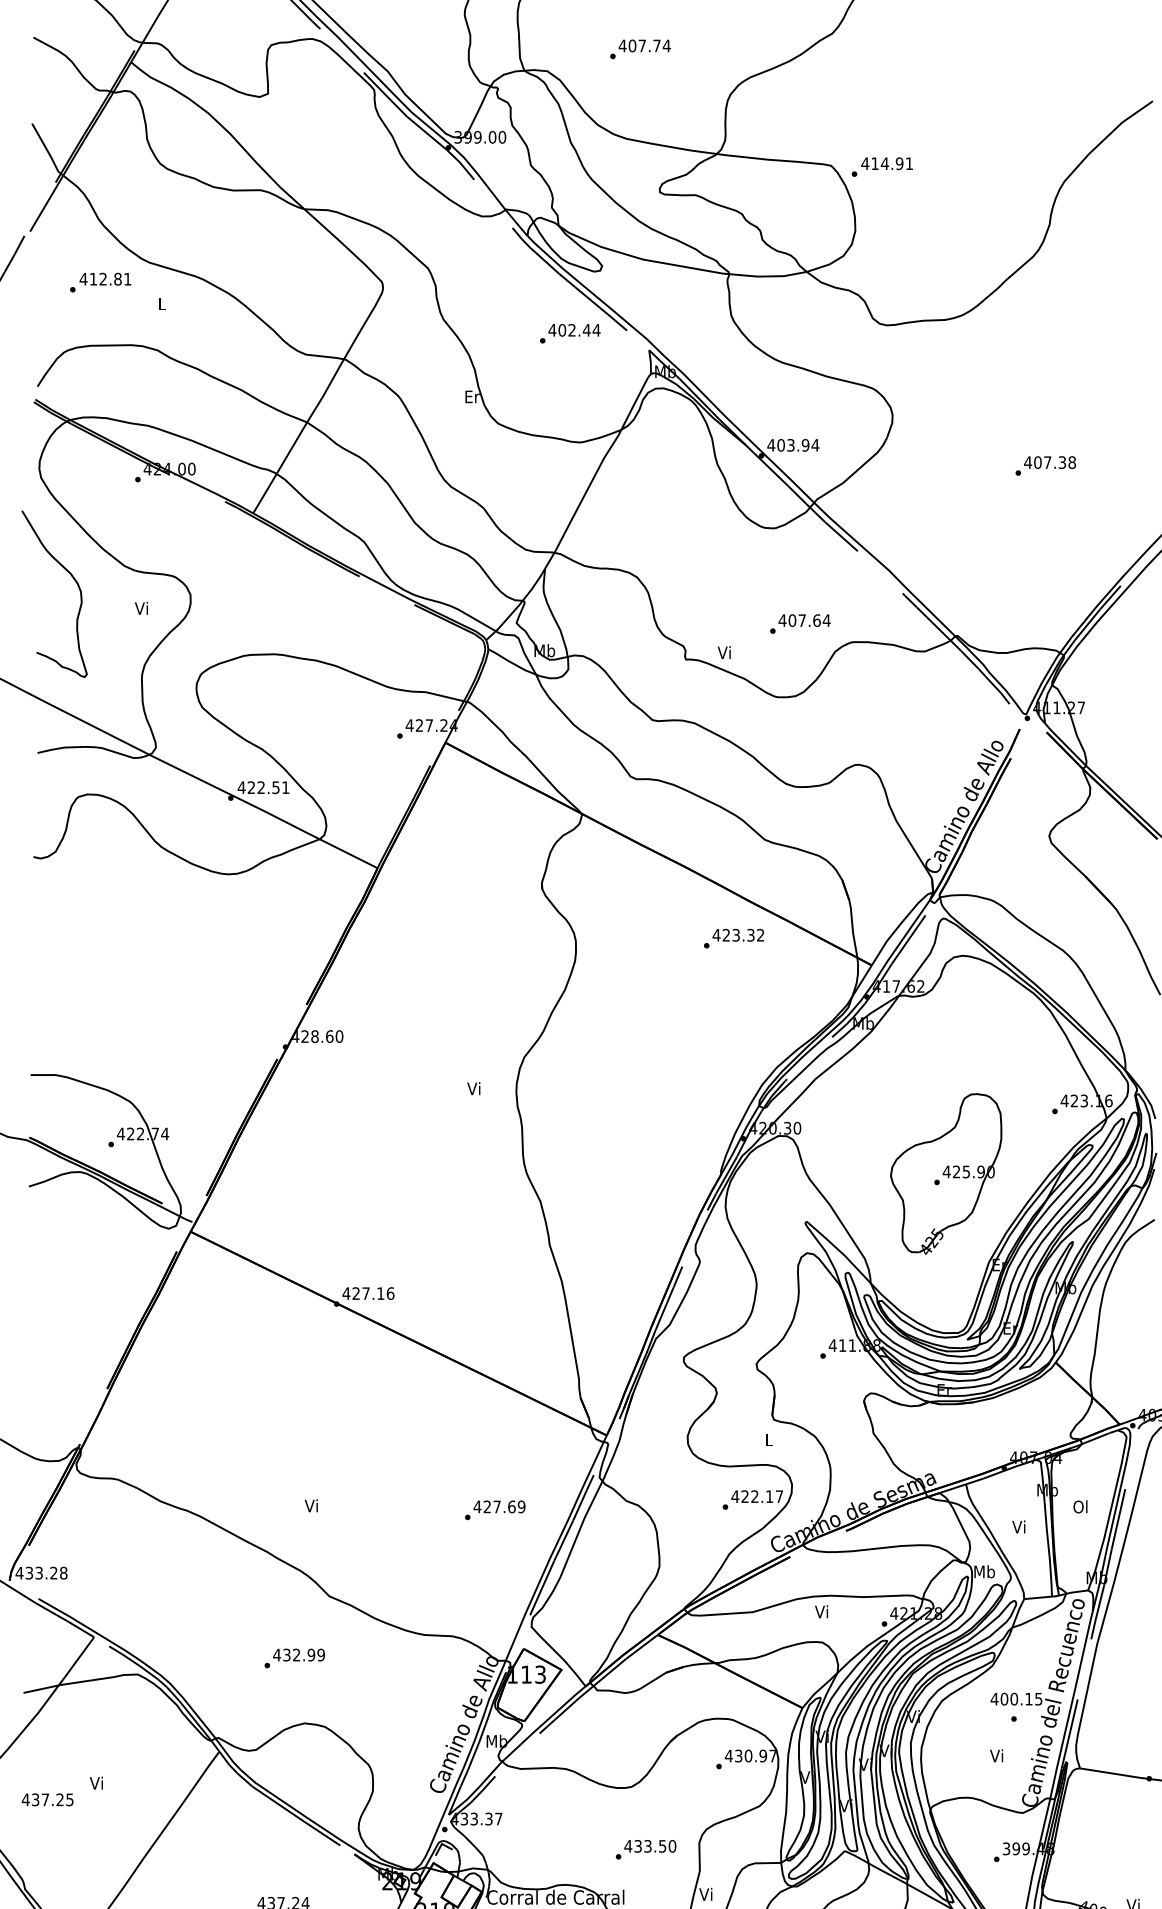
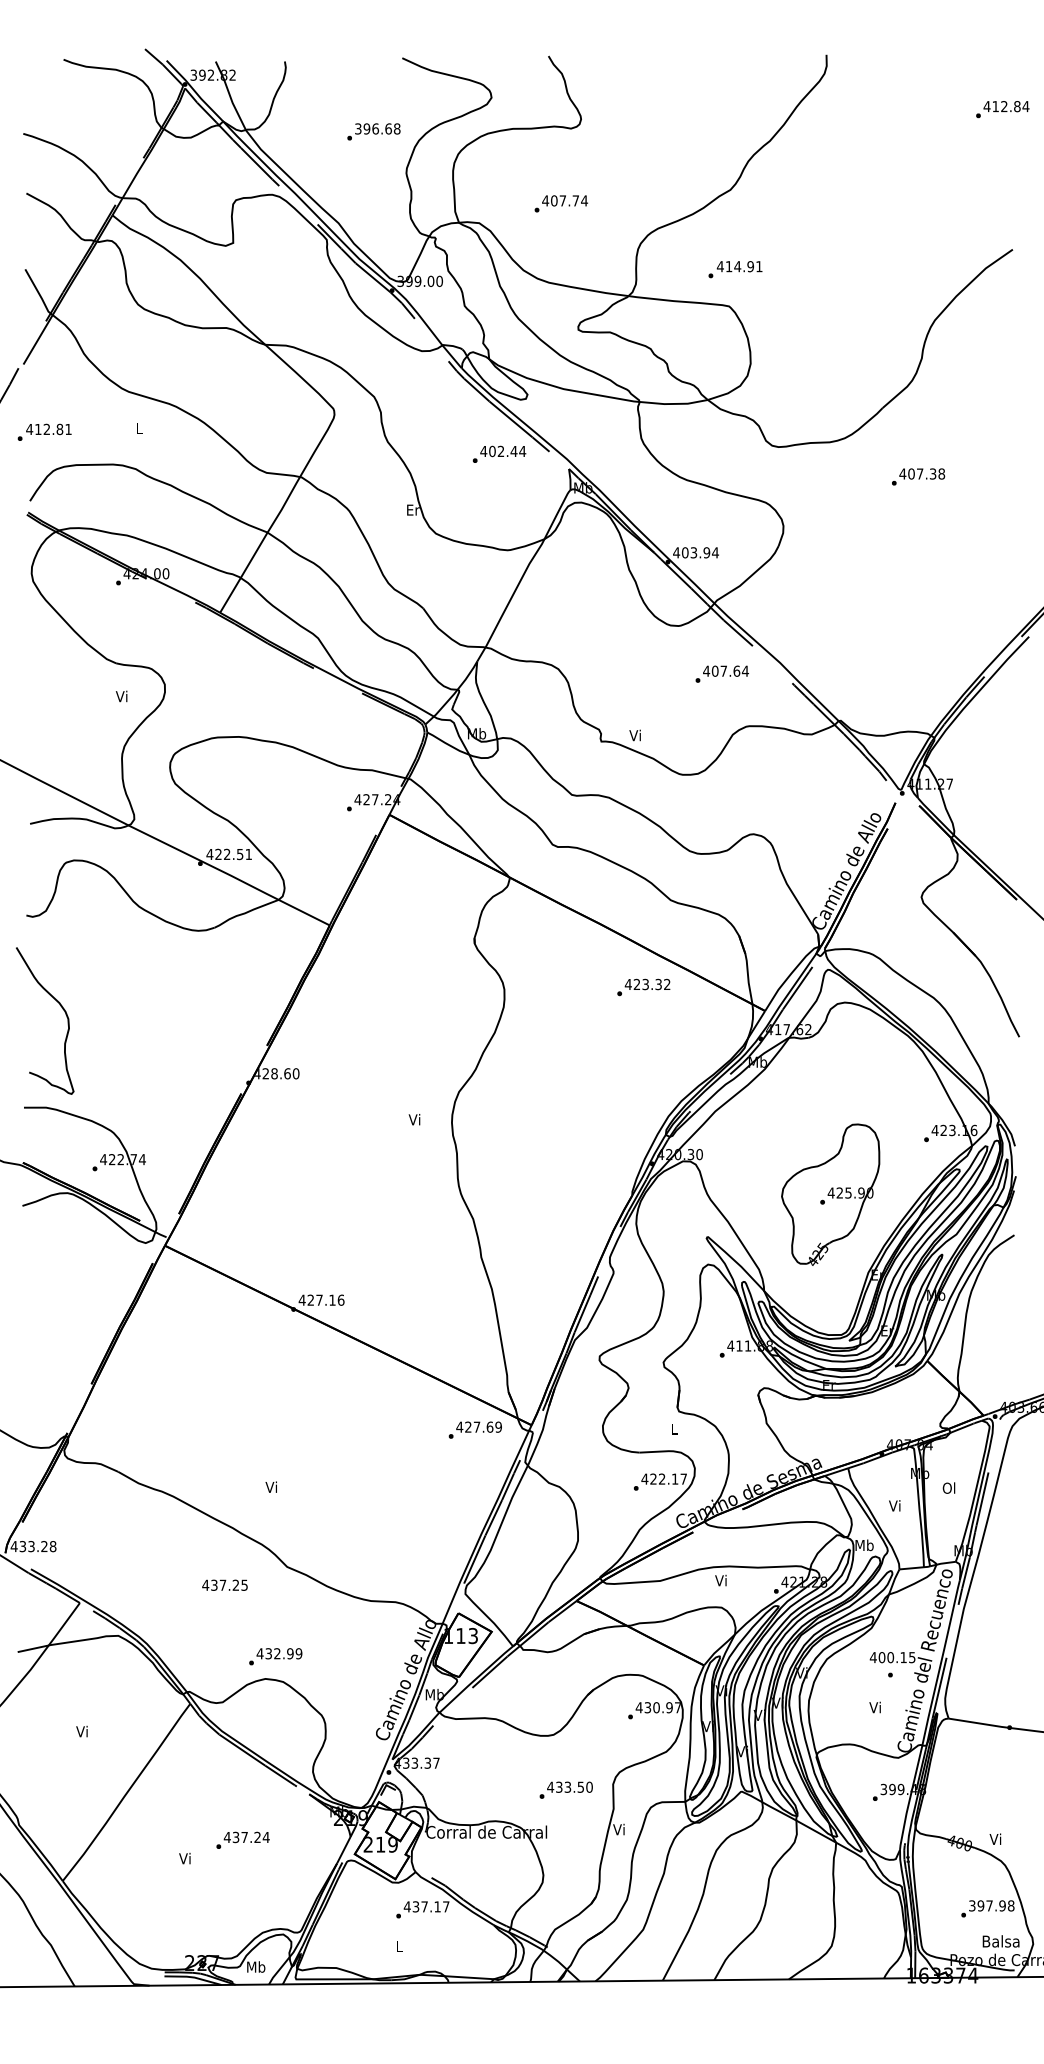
text: (882, 166) -> (735, 269), moved
text: (100, 281) -> (44, 431), moved
text: (1045, 465) -> (918, 476), moved
curve: (74, 581) -> (62, 1009), moved
text: (799, 623) -> (721, 673), moved
text: (494, 1509) -> (474, 1429), moved
text: (294, 1658) -> (275, 1656), moved
text: (47, 1798) -> (224, 1584), moved

